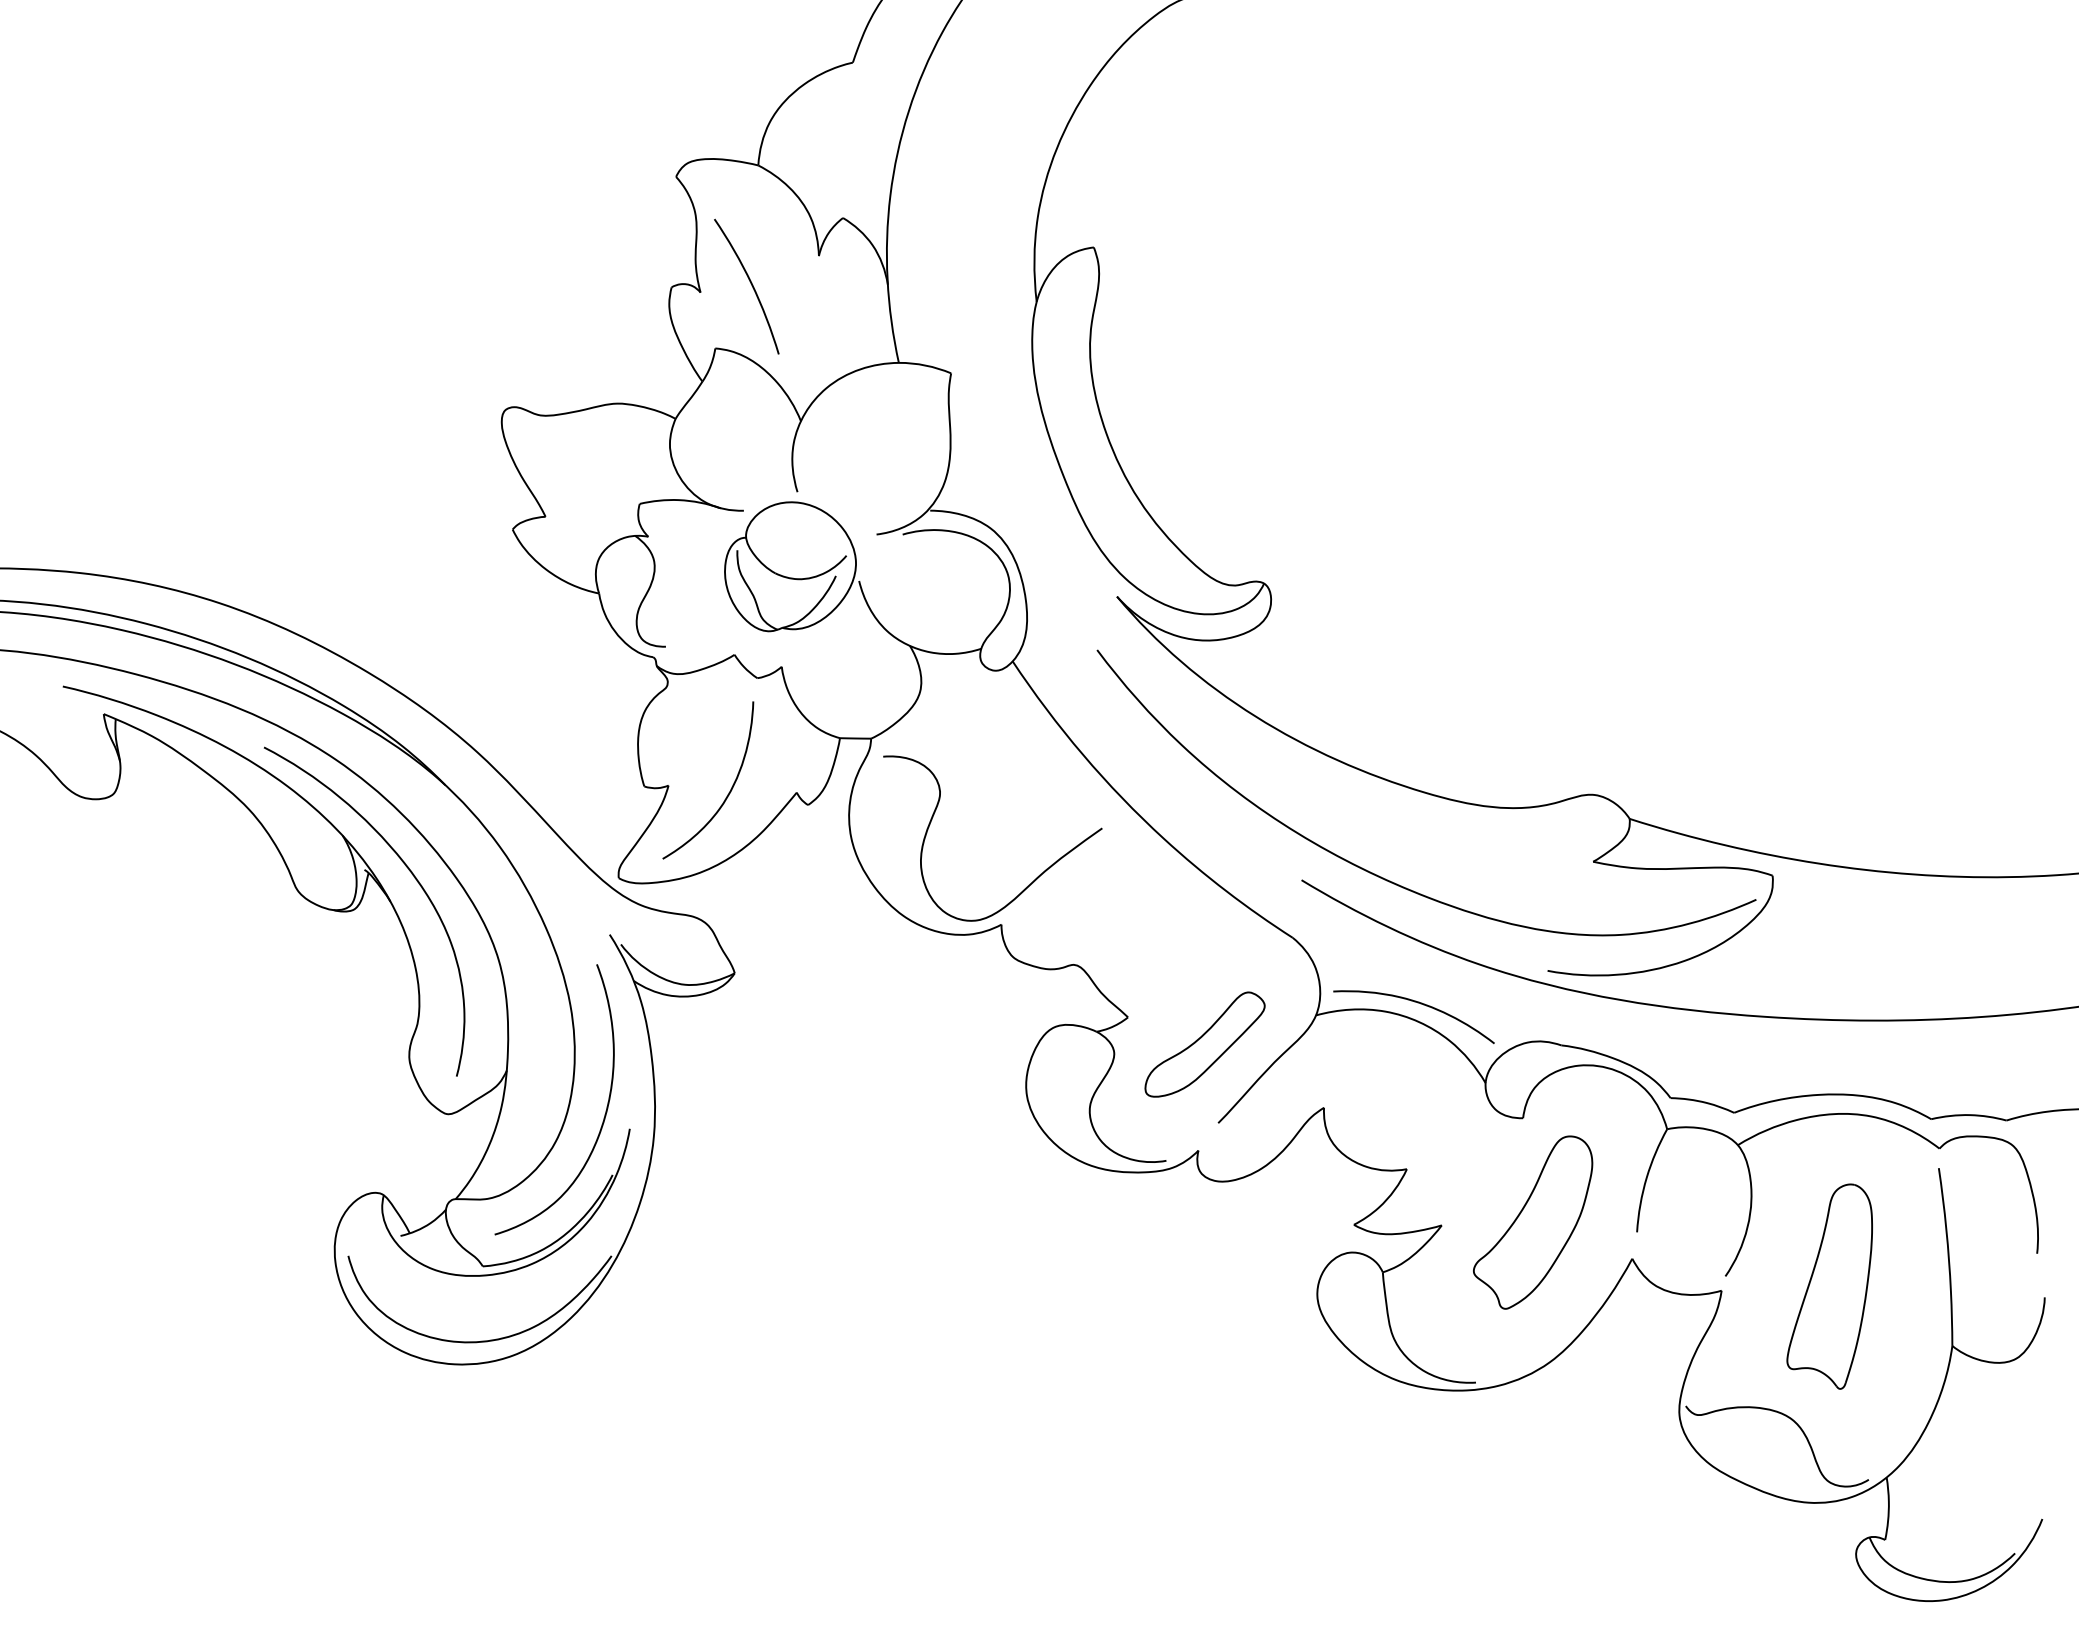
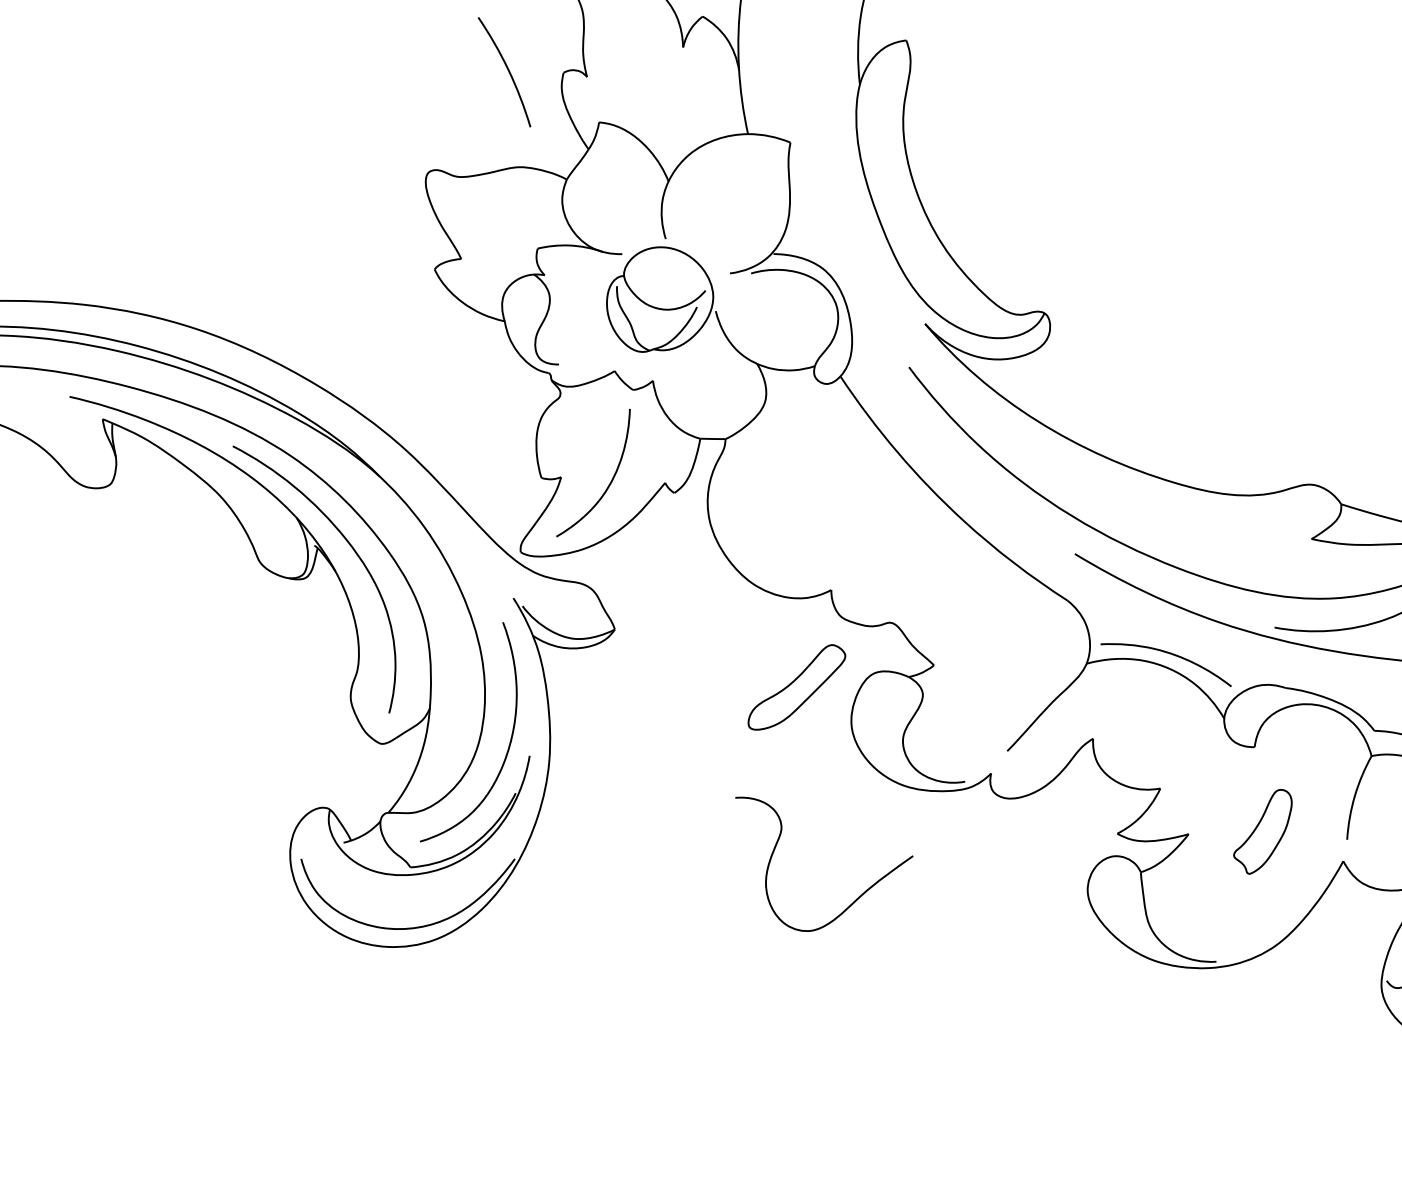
curve: (750, 283) -> (507, 69), moved
curve: (1027, 885) -> (852, 902), moved
part: (1204, 1044) -> (796, 687), moved
part: (1533, 1222) -> (1263, 831), size x0.6

